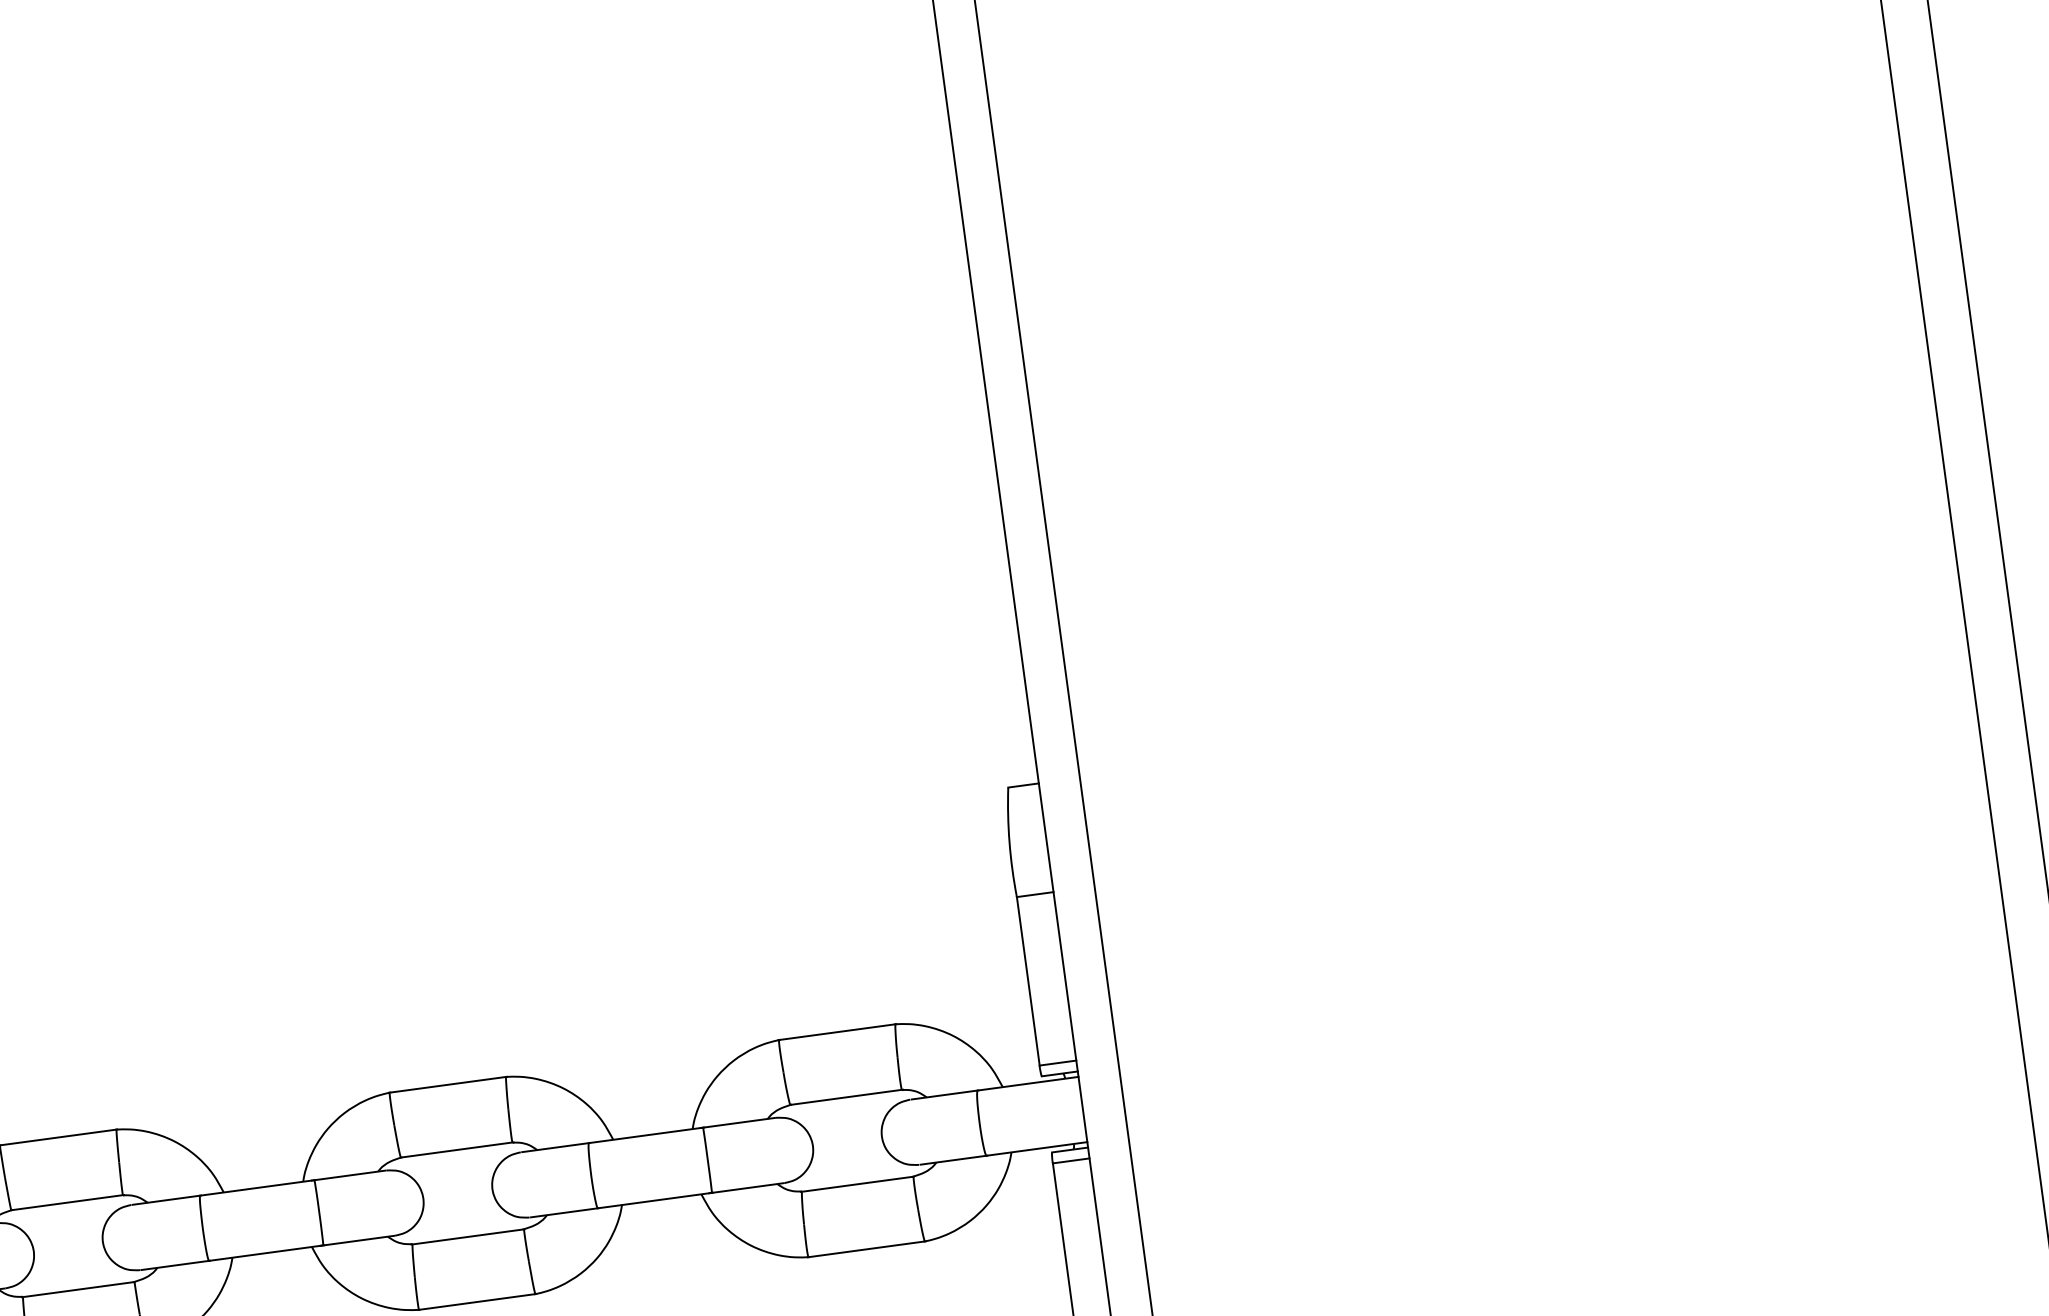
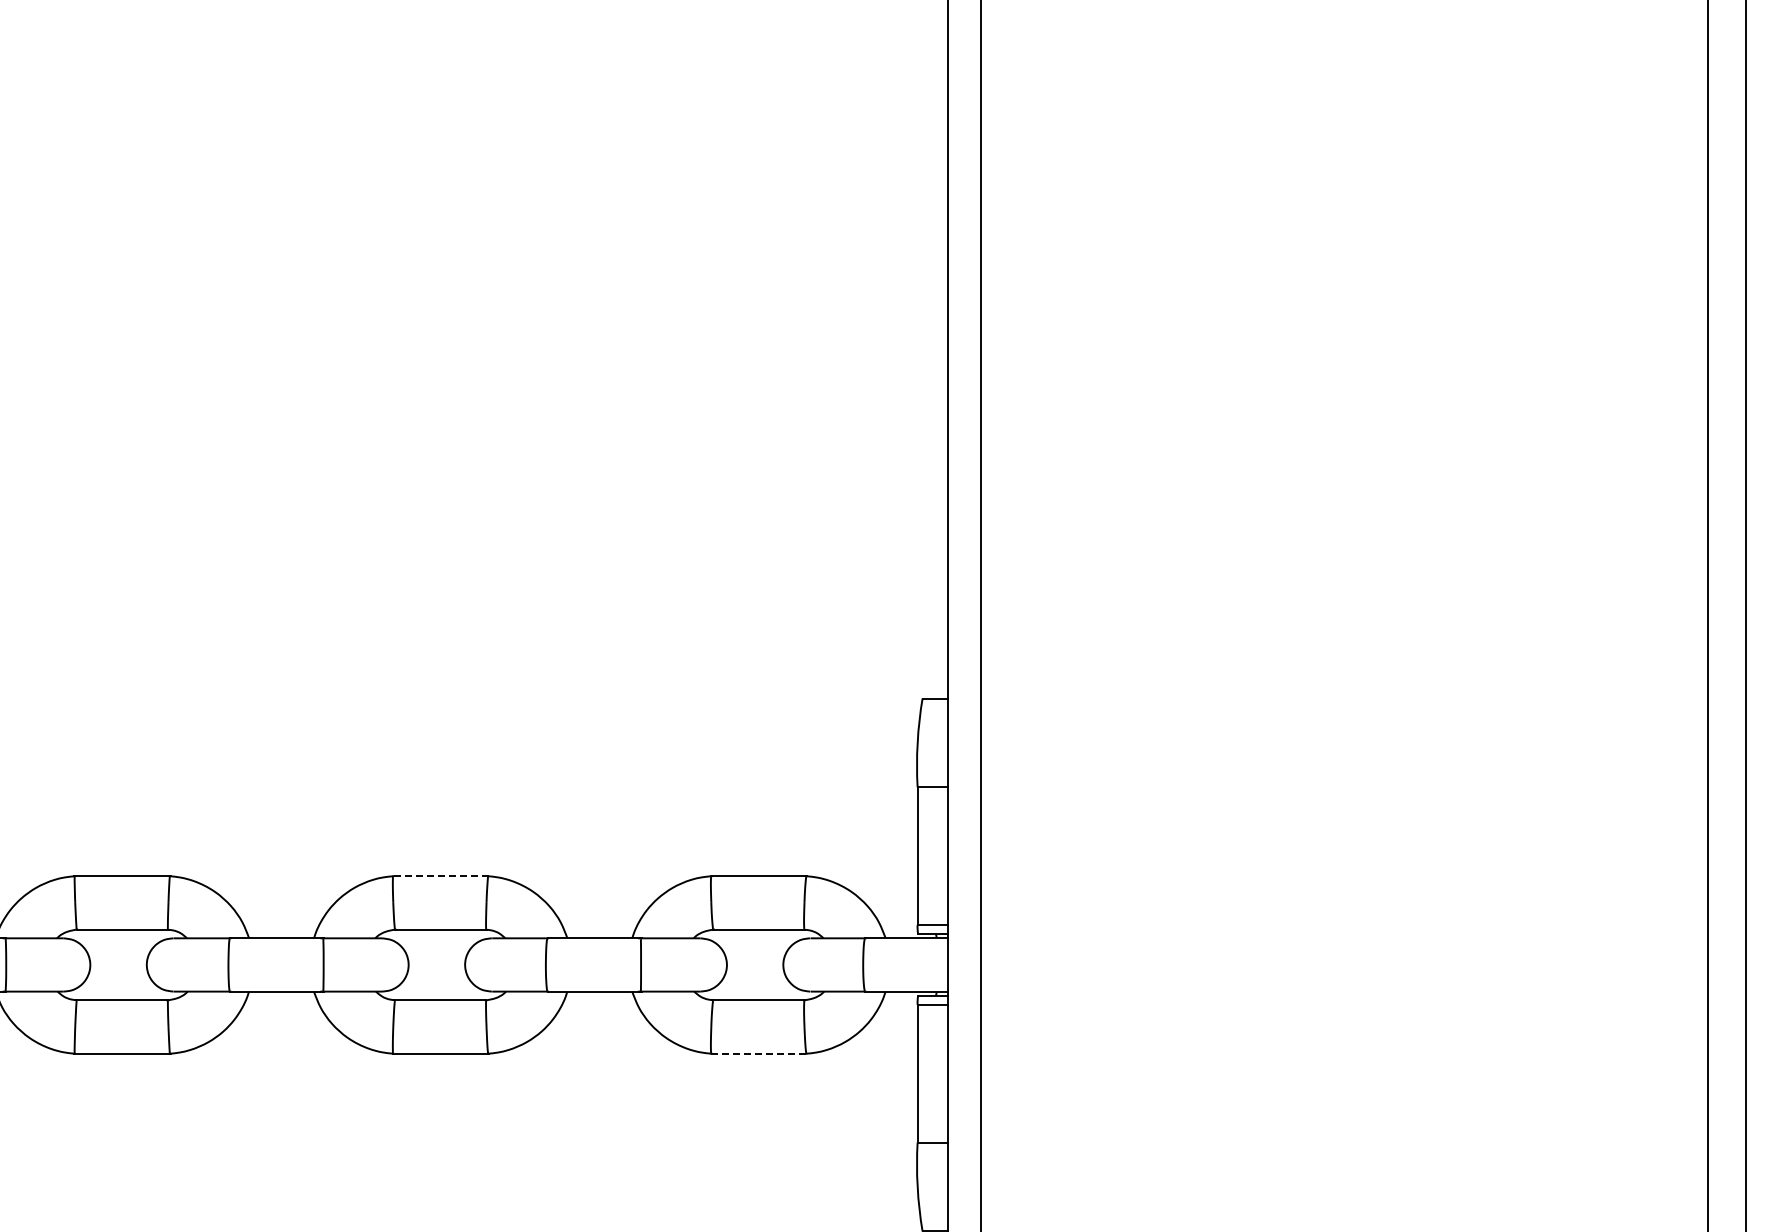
line: (447, 1085) -> (440, 876), solid -> dashed
line: (867, 1248) -> (759, 1053), solid -> dashed

